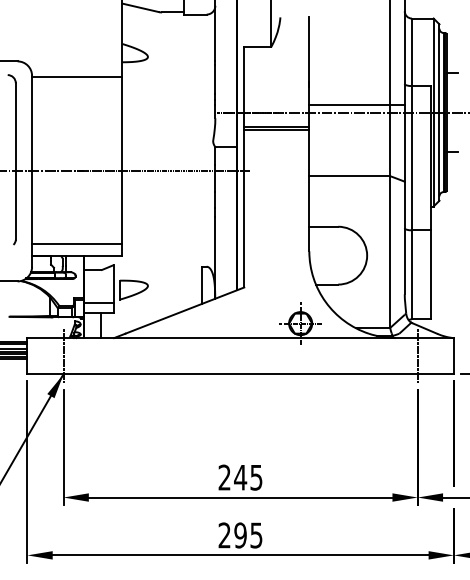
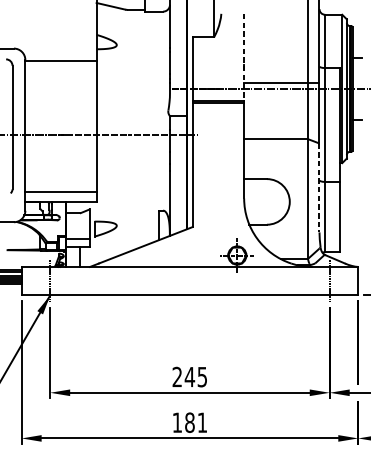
line: (309, 72) -> (244, 57), solid -> dashed
line: (404, 238) -> (319, 188), solid -> dashed
text: (240, 535) -> (189, 422), 295 -> 181

